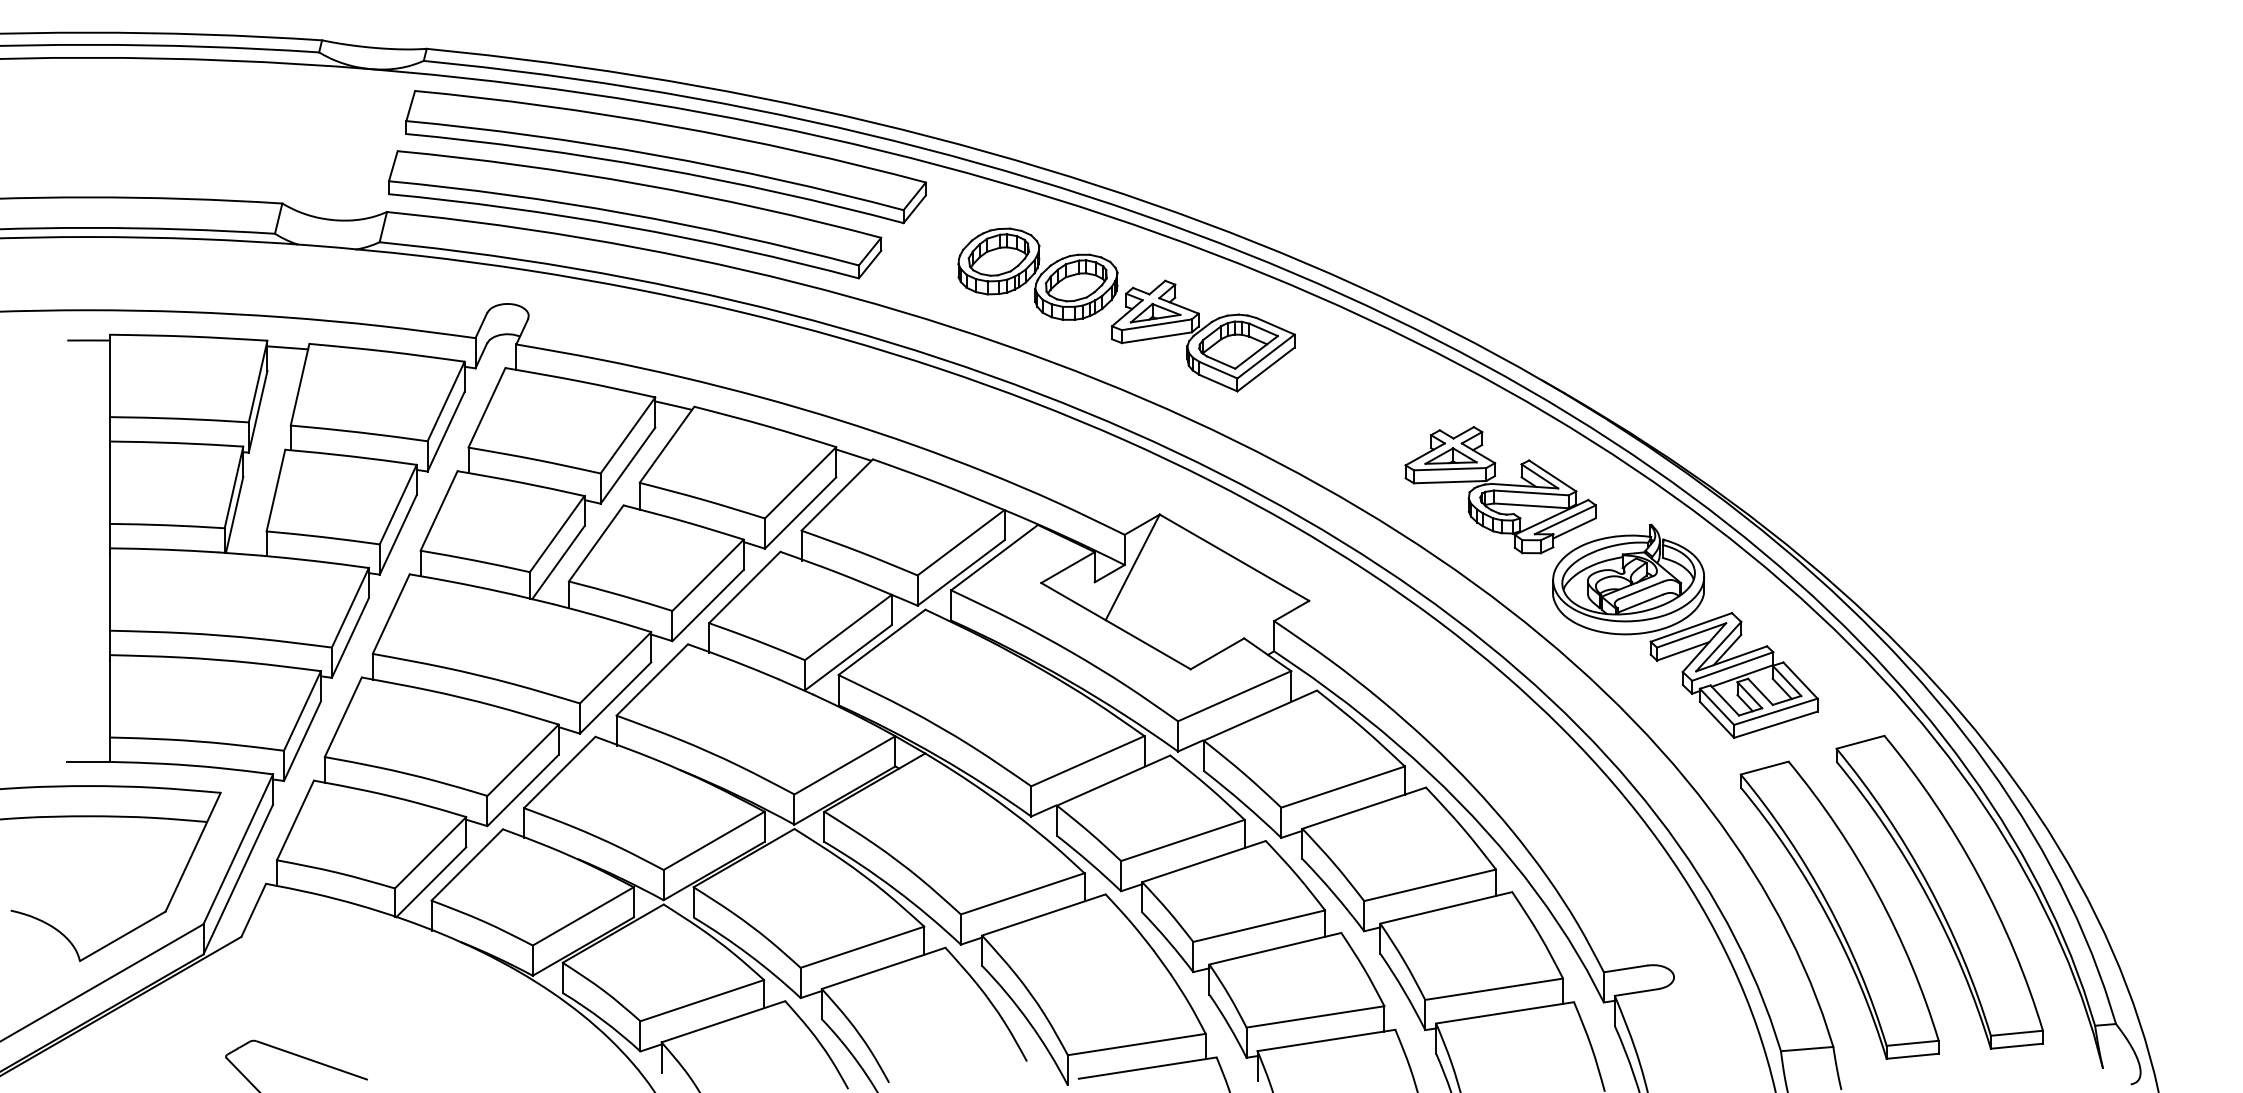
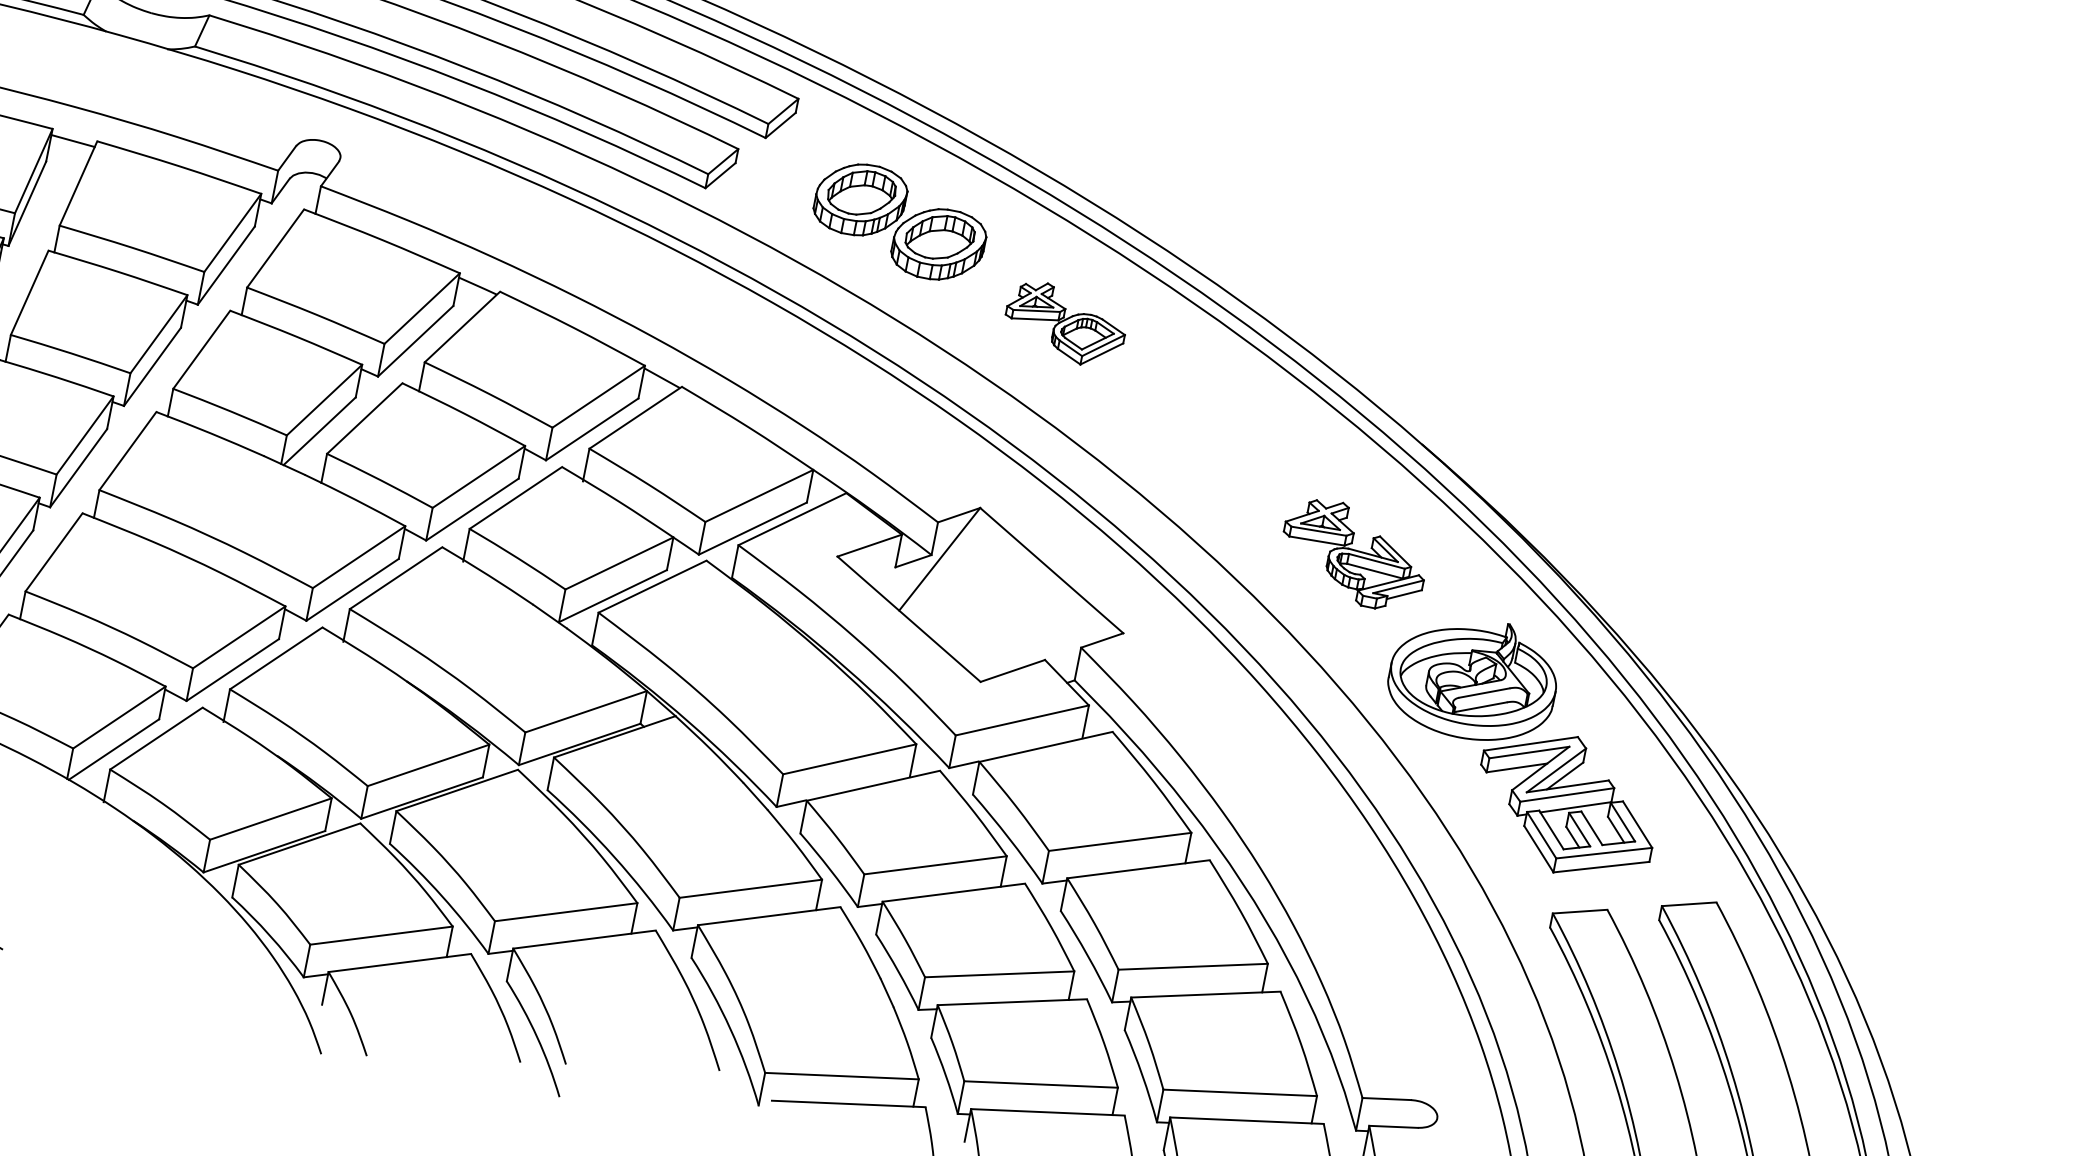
part: (1202, 335) -> (1064, 323), size x0.6
part: (1500, 490) -> (1353, 554), size x0.7

